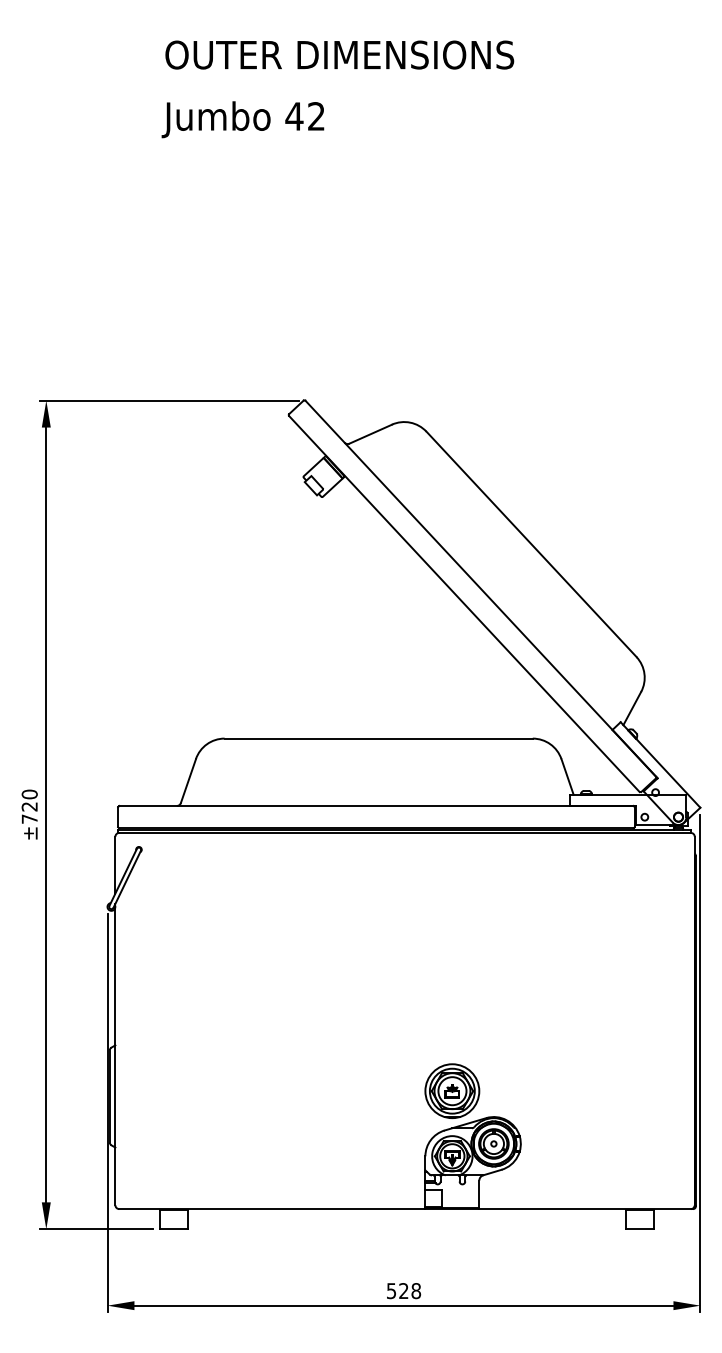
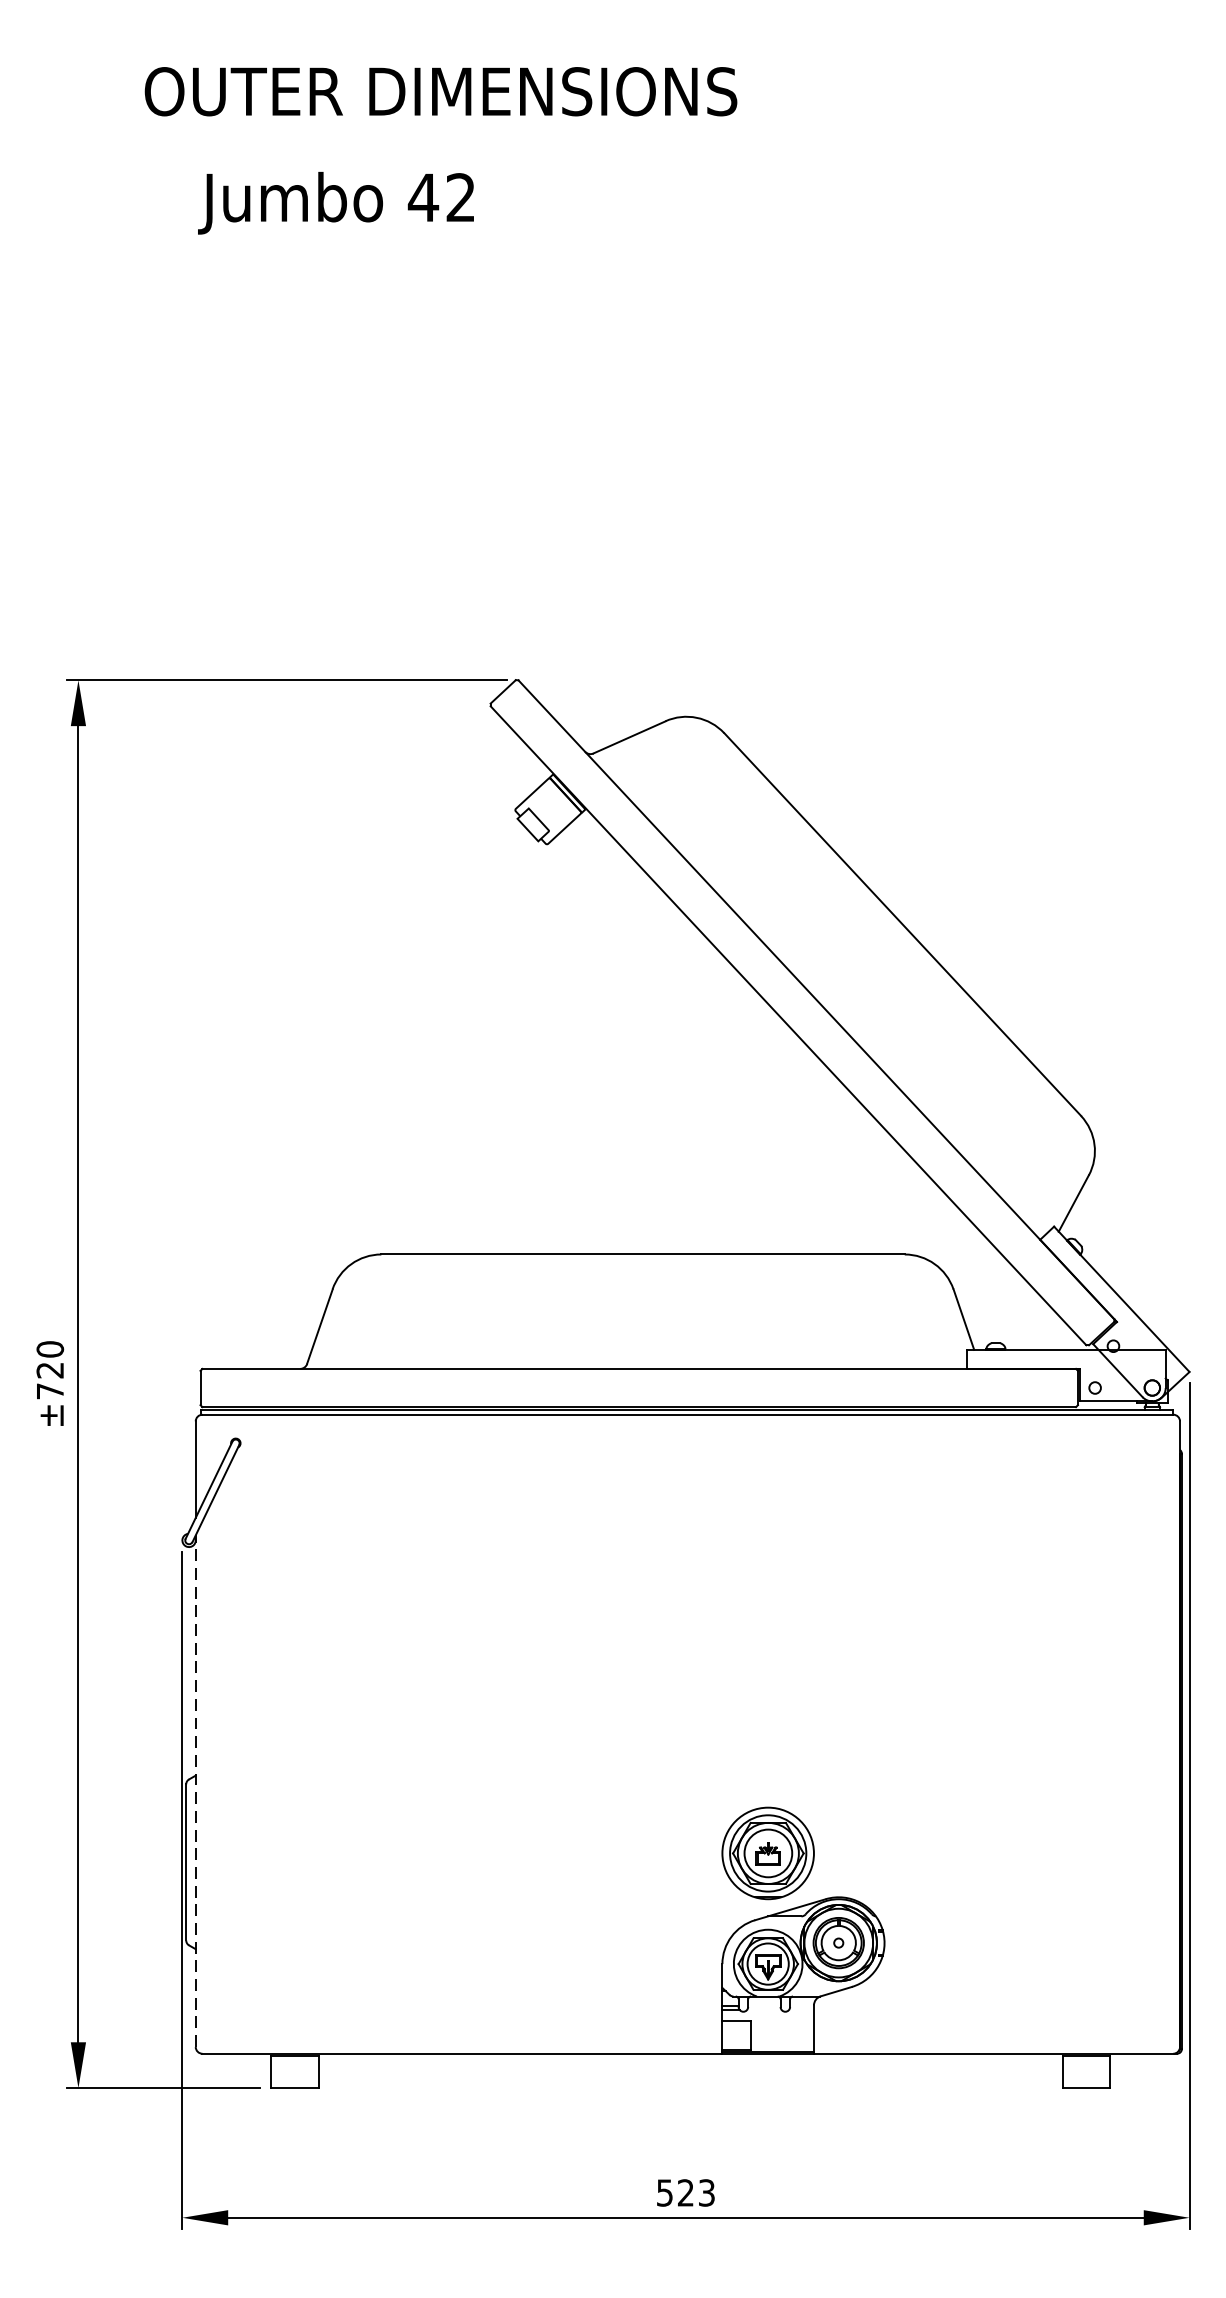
text: (339, 54) -> (440, 90), moved
text: (242, 119) -> (335, 202), moved
line: (115, 1054) -> (195, 1791), solid -> dashed
text: (416, 1291) -> (707, 2193), 528 -> 523

